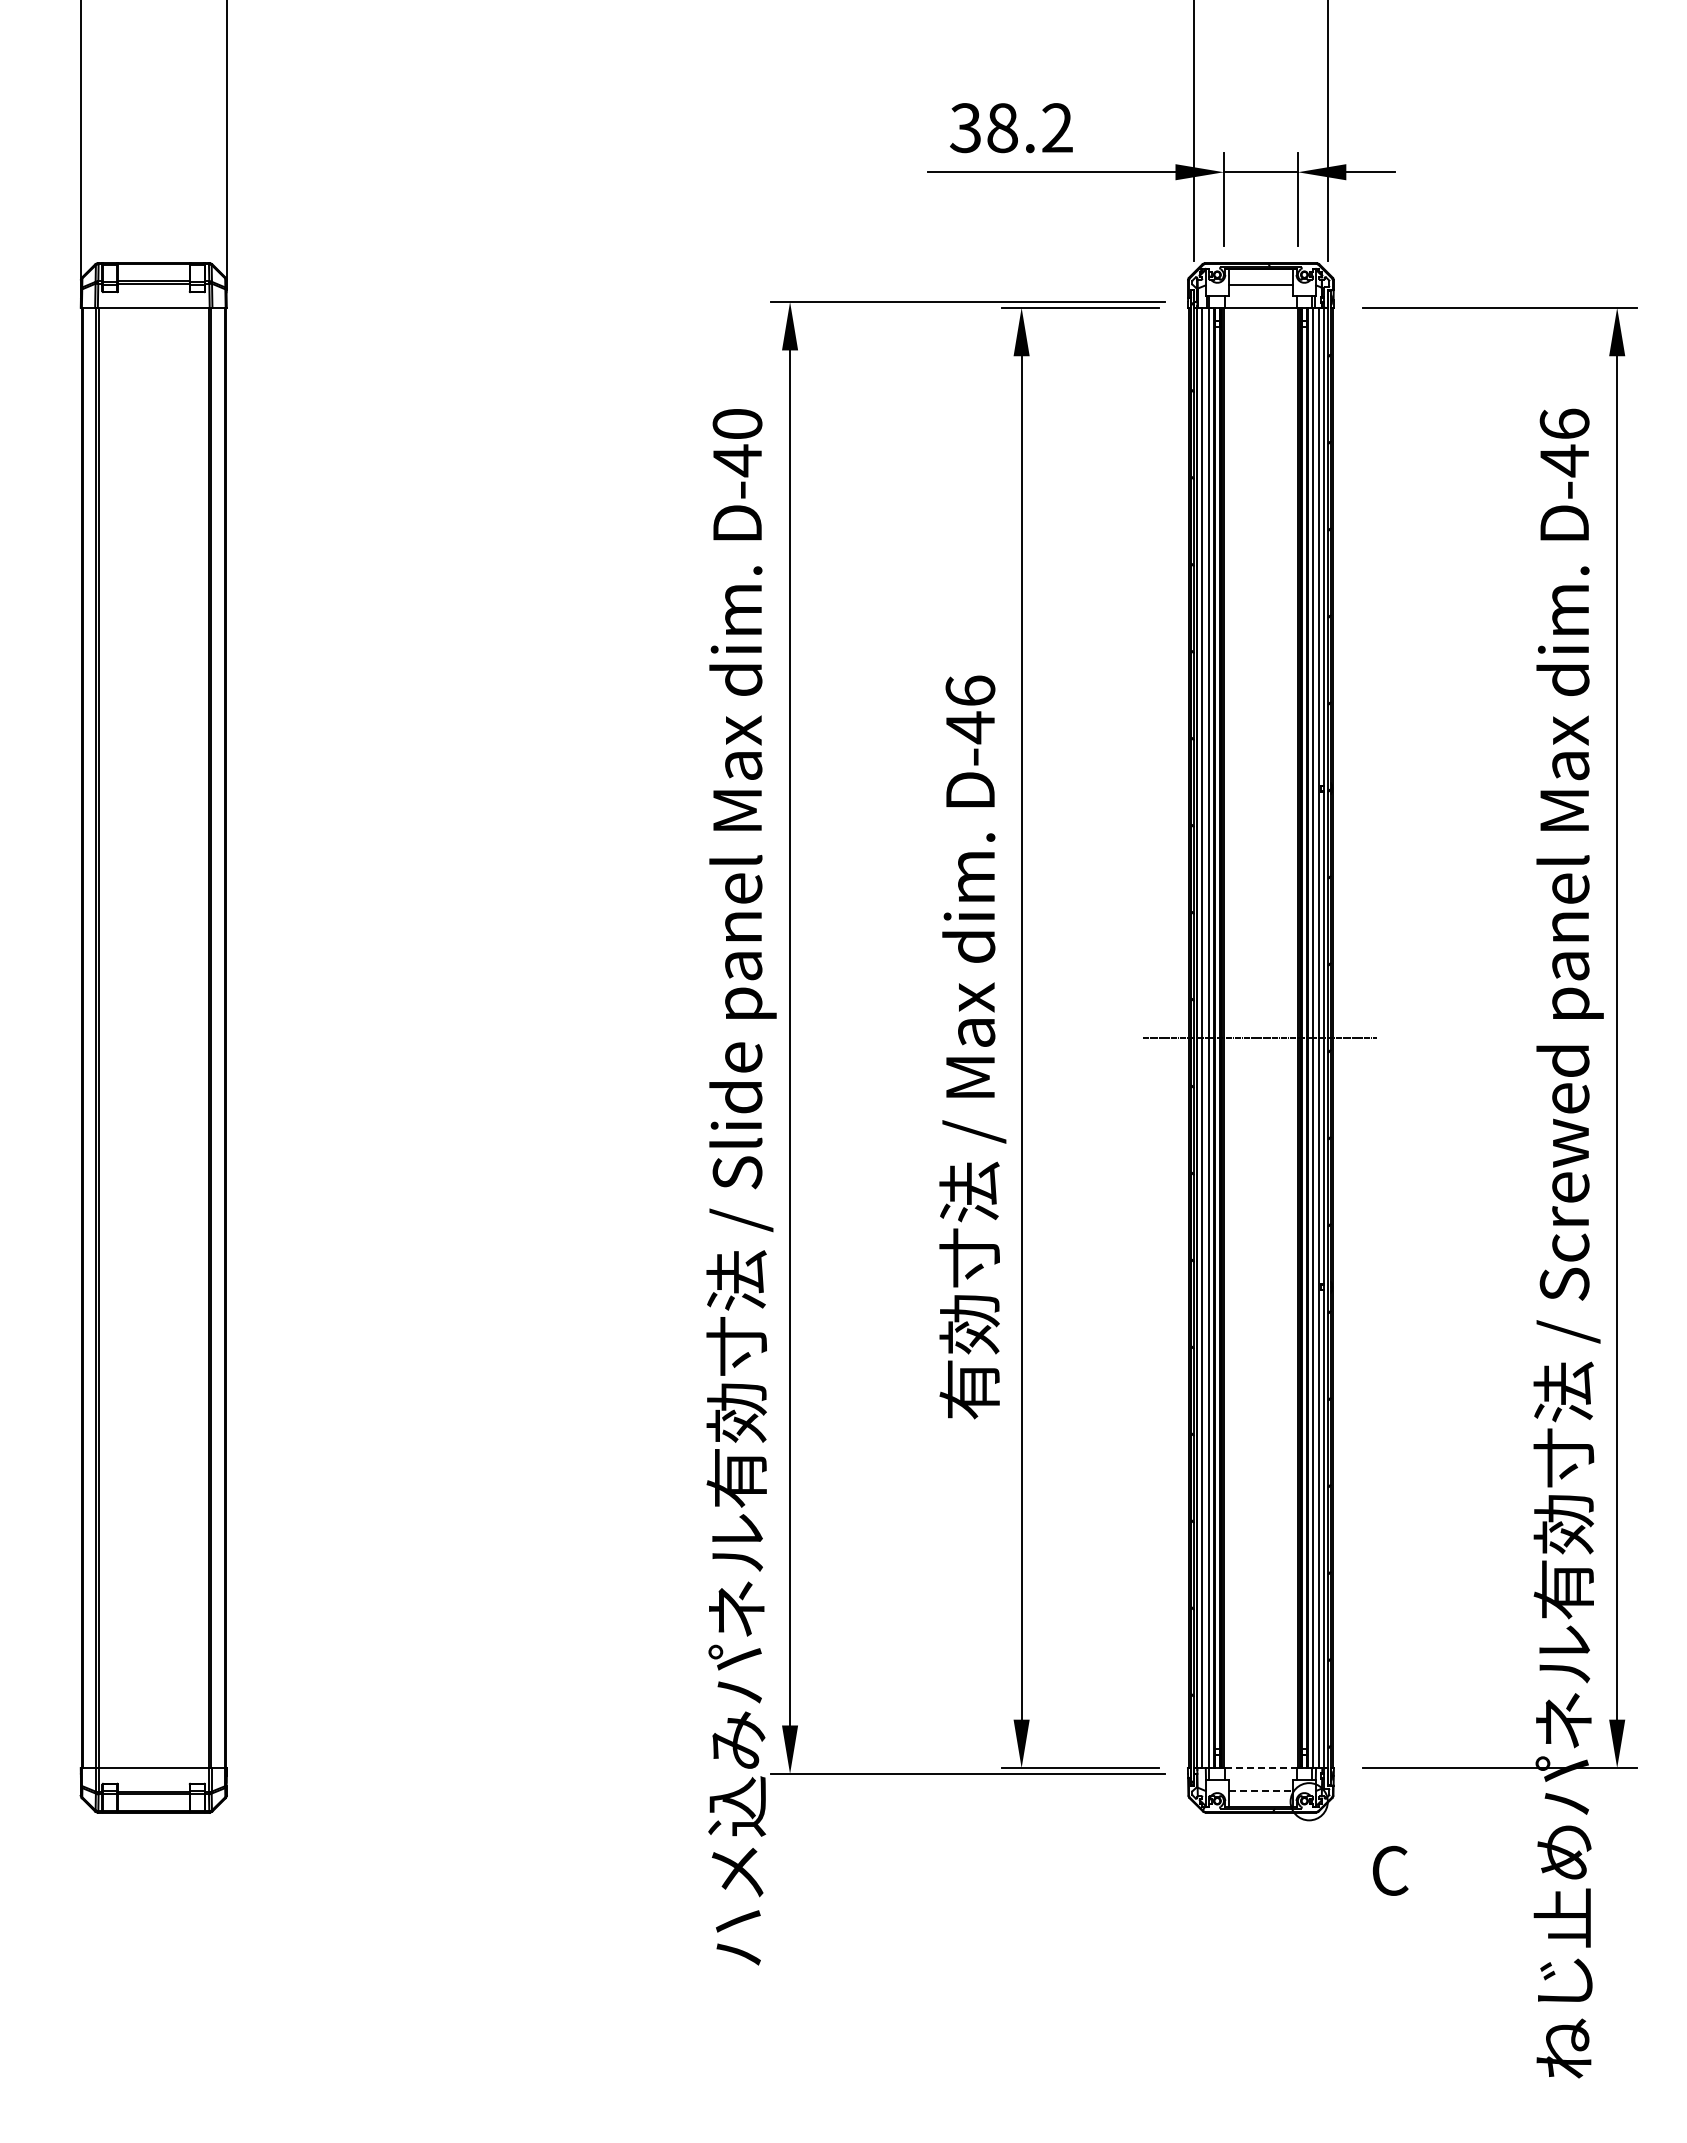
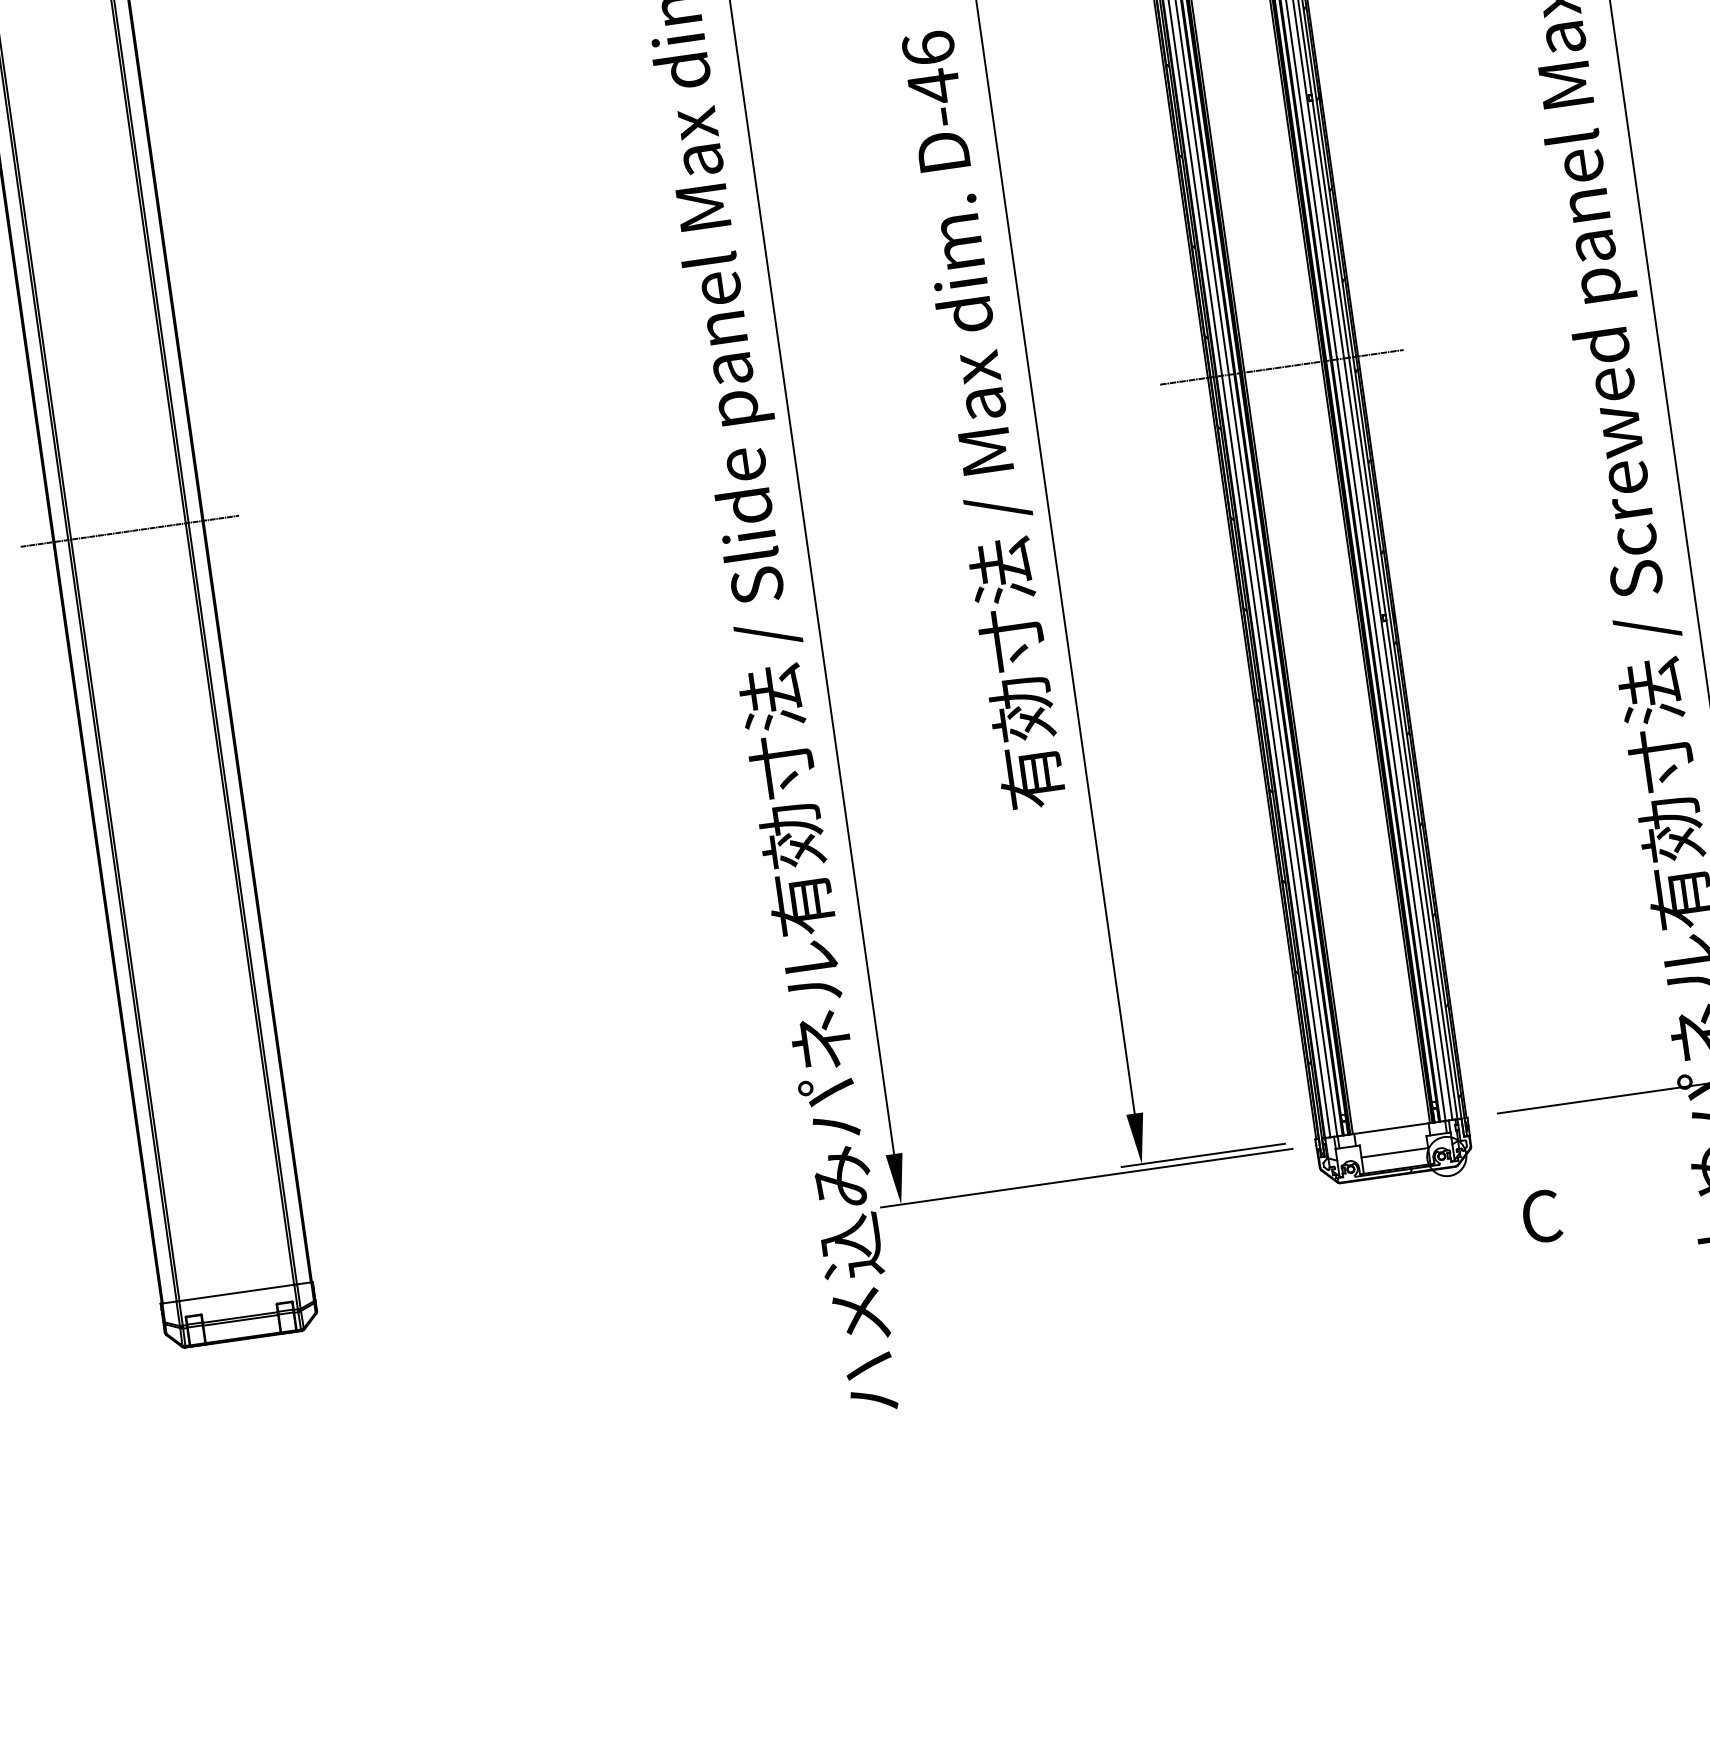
line: (154, 1037) -> (129, 530), added
line: (1260, 1768) -> (1391, 1129), dashed -> solid
line: (1260, 1791) -> (1394, 1153), dashed -> solid

